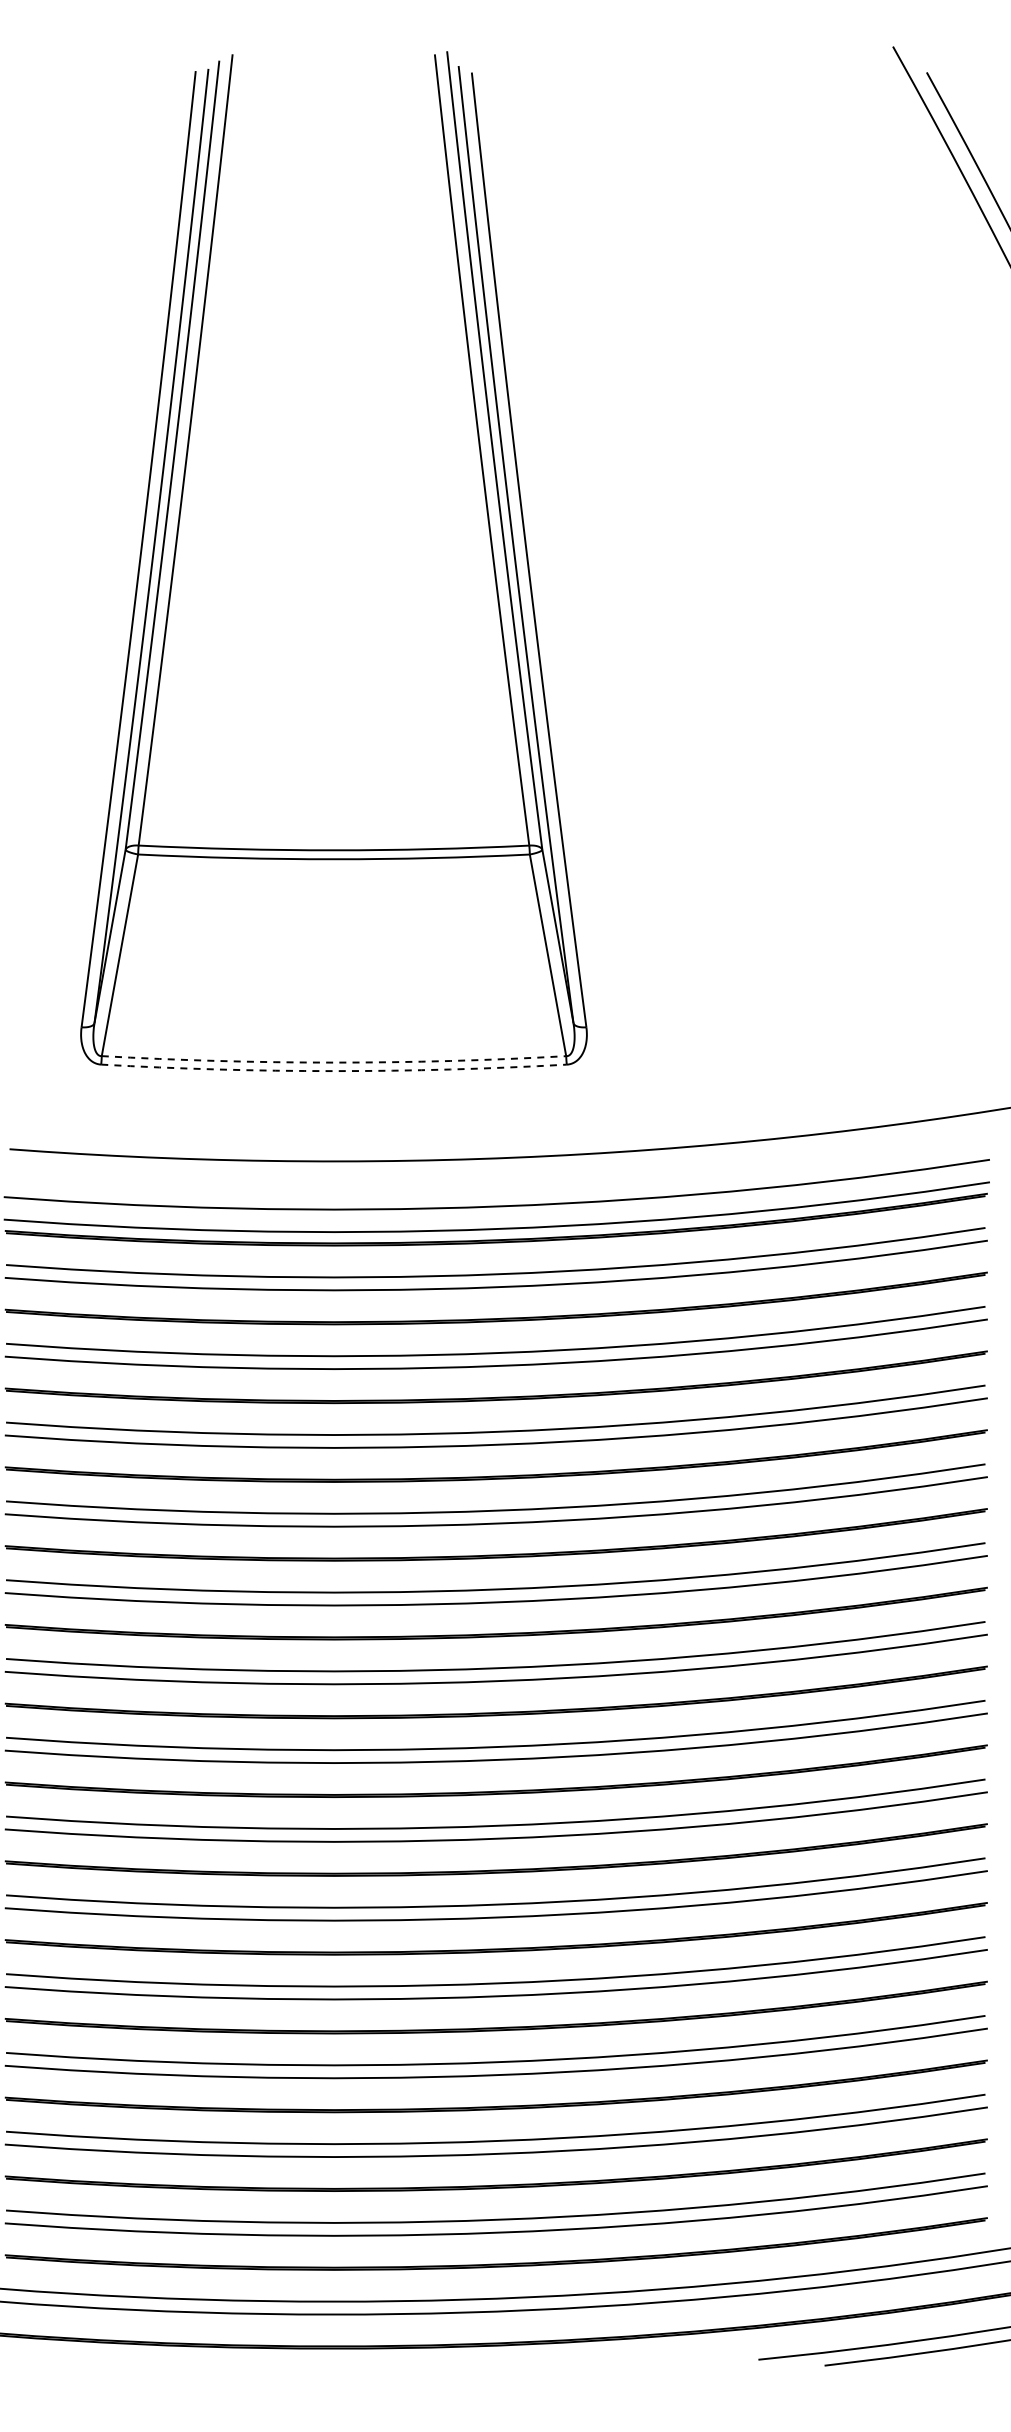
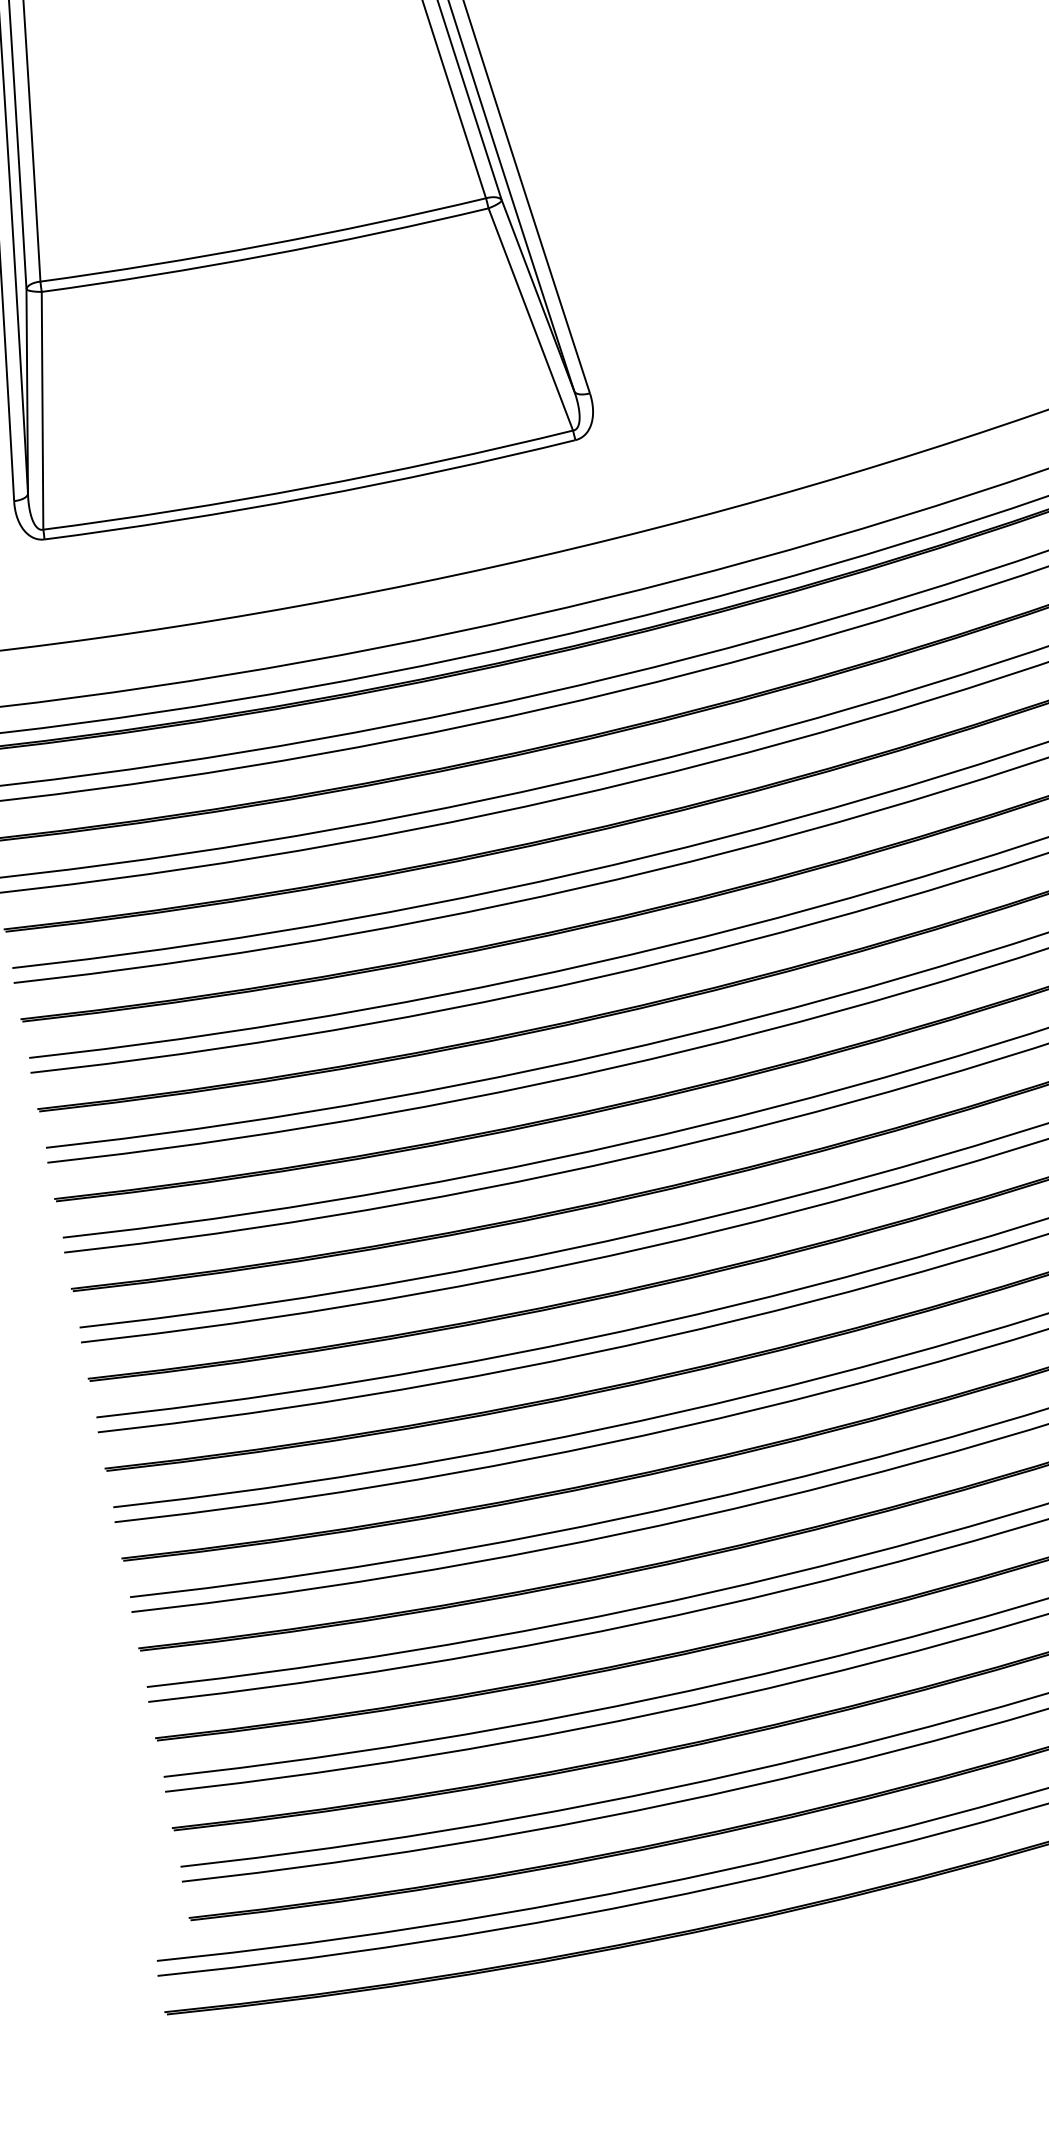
arc: (334, 1062) -> (310, 487), dashed -> solid
arc: (334, 1071) -> (312, 497), dashed -> solid

